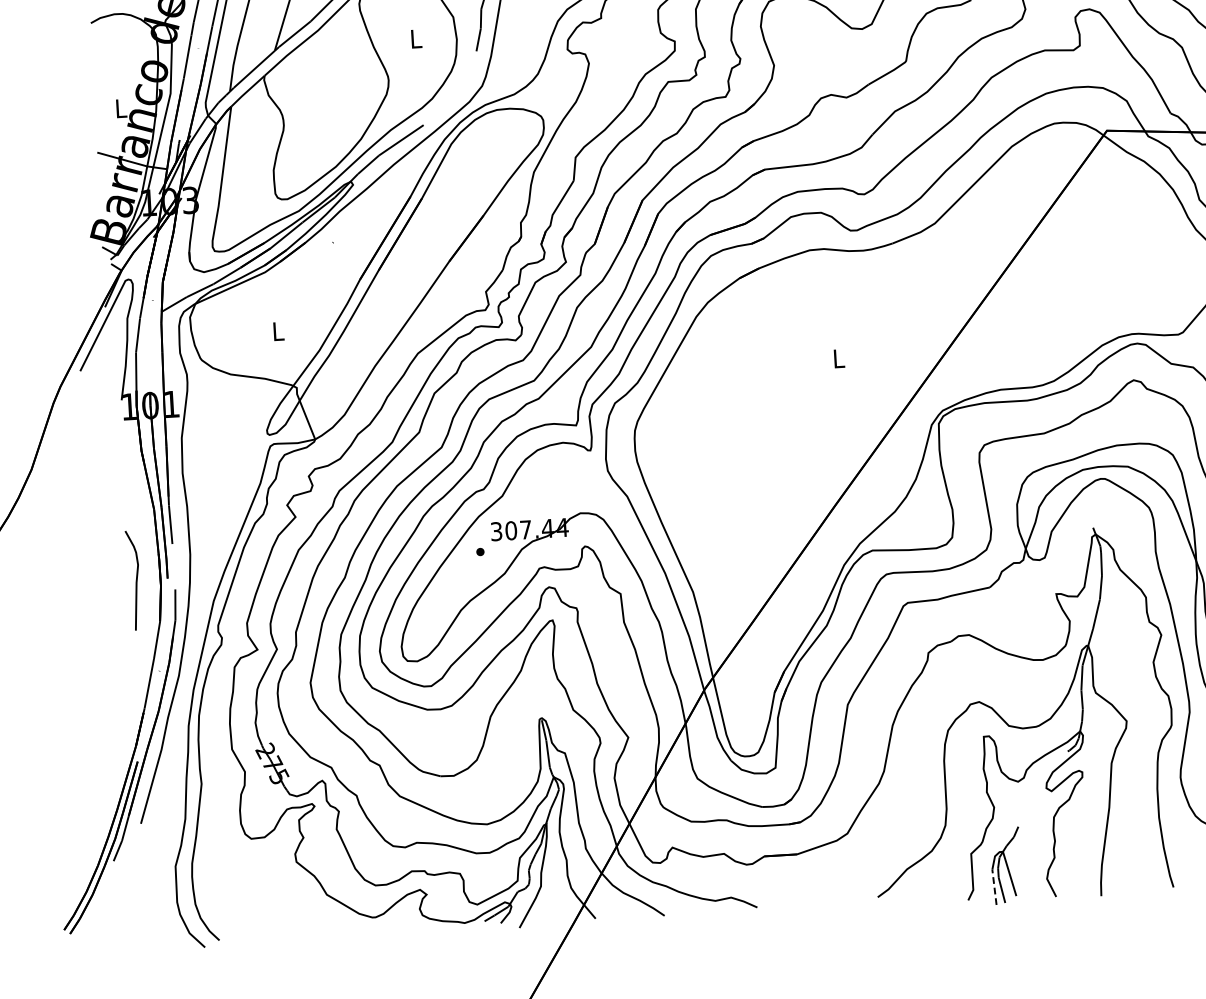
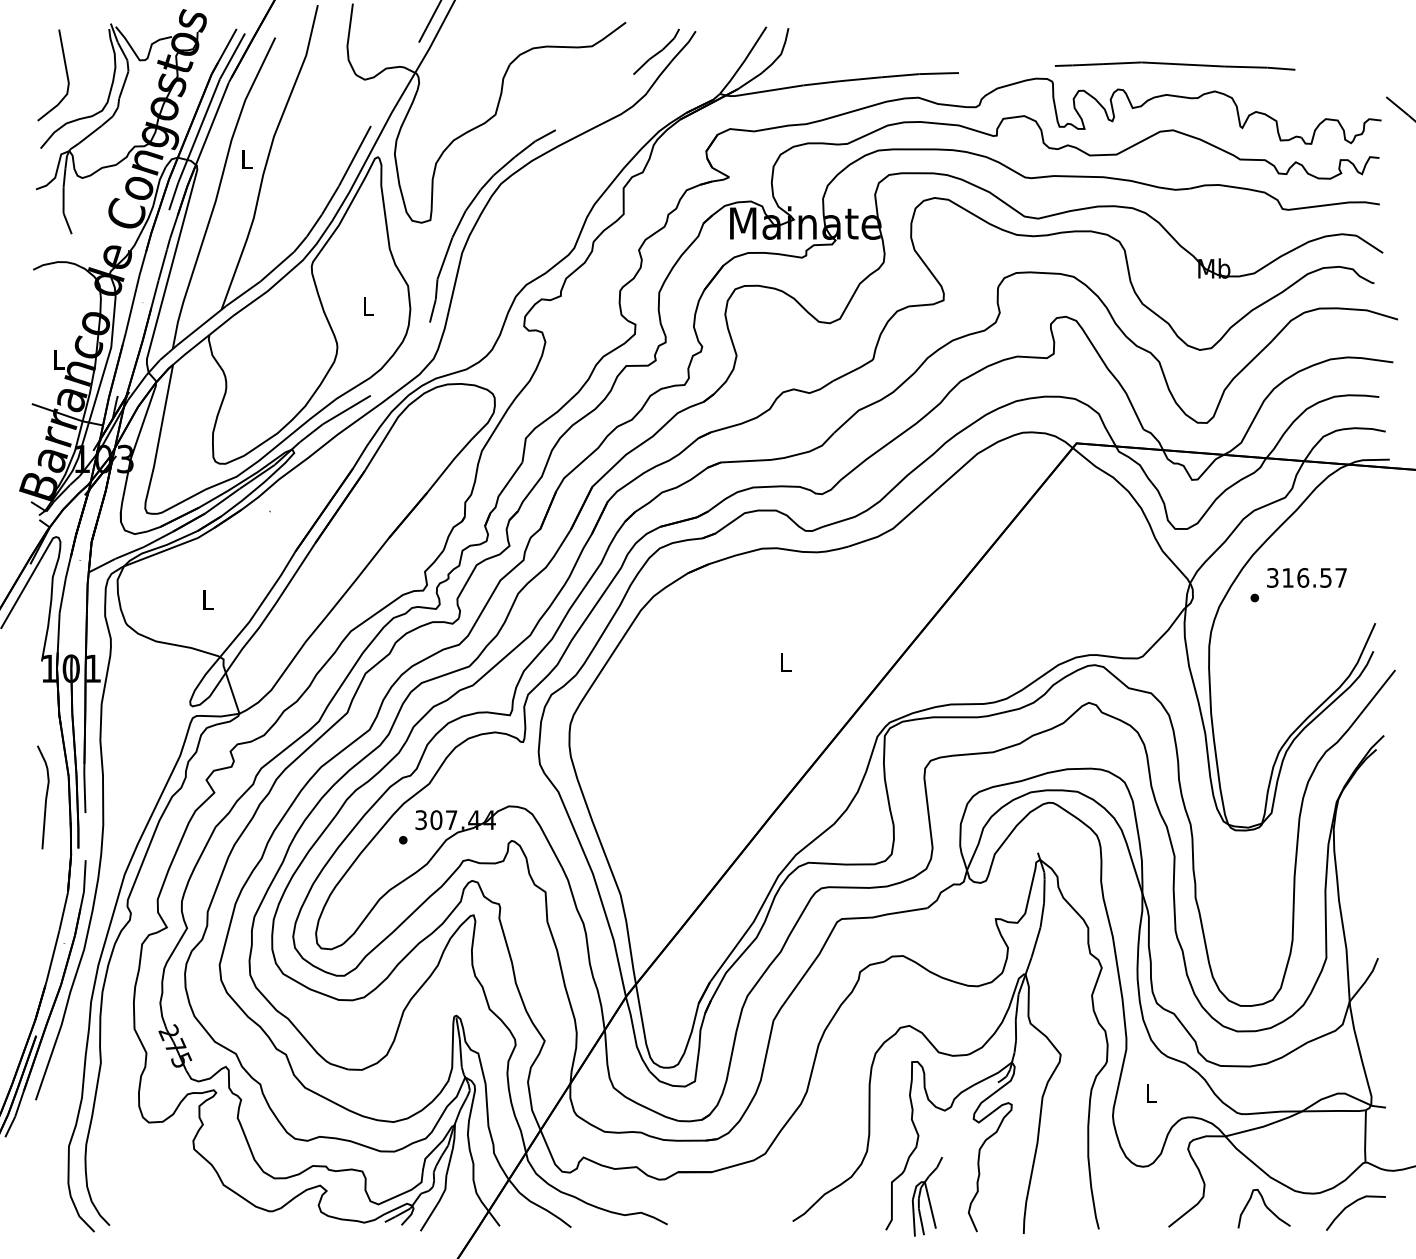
curve: (135, 580) -> (45, 797), moved
line: (994, 886) -> (913, 1217), dashed -> solid

